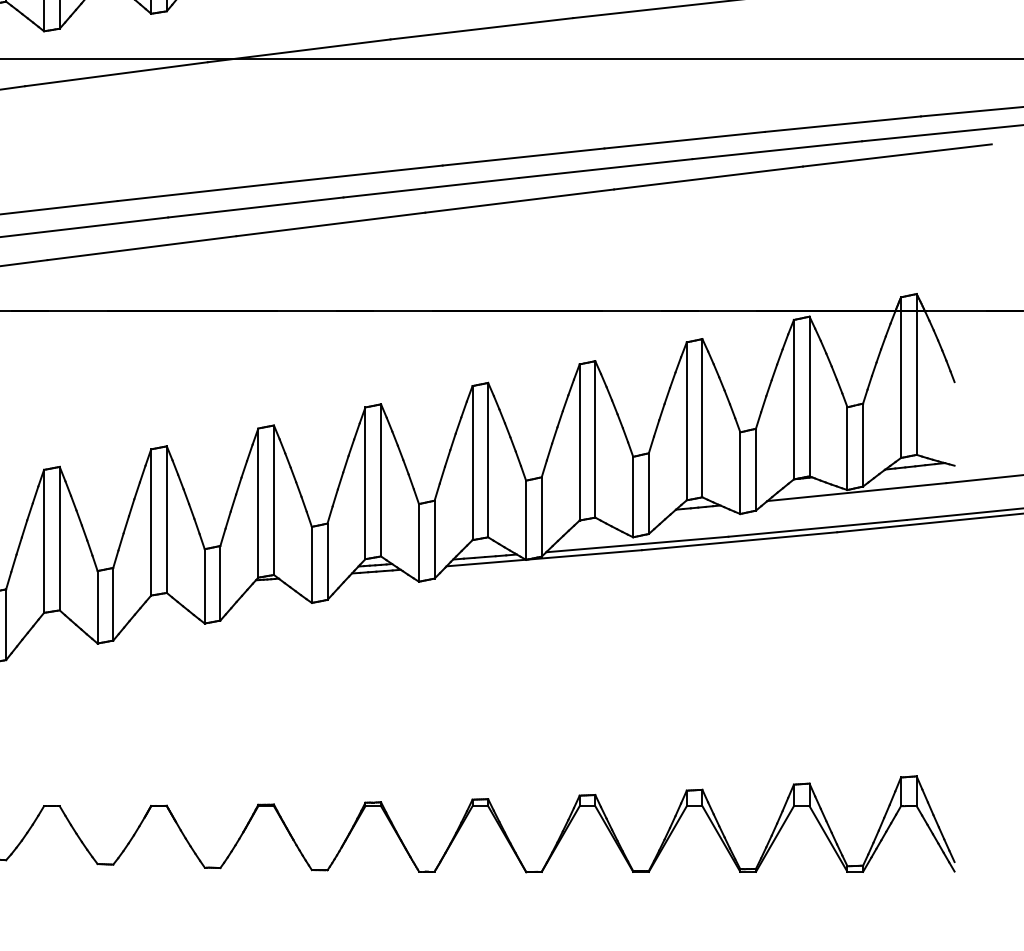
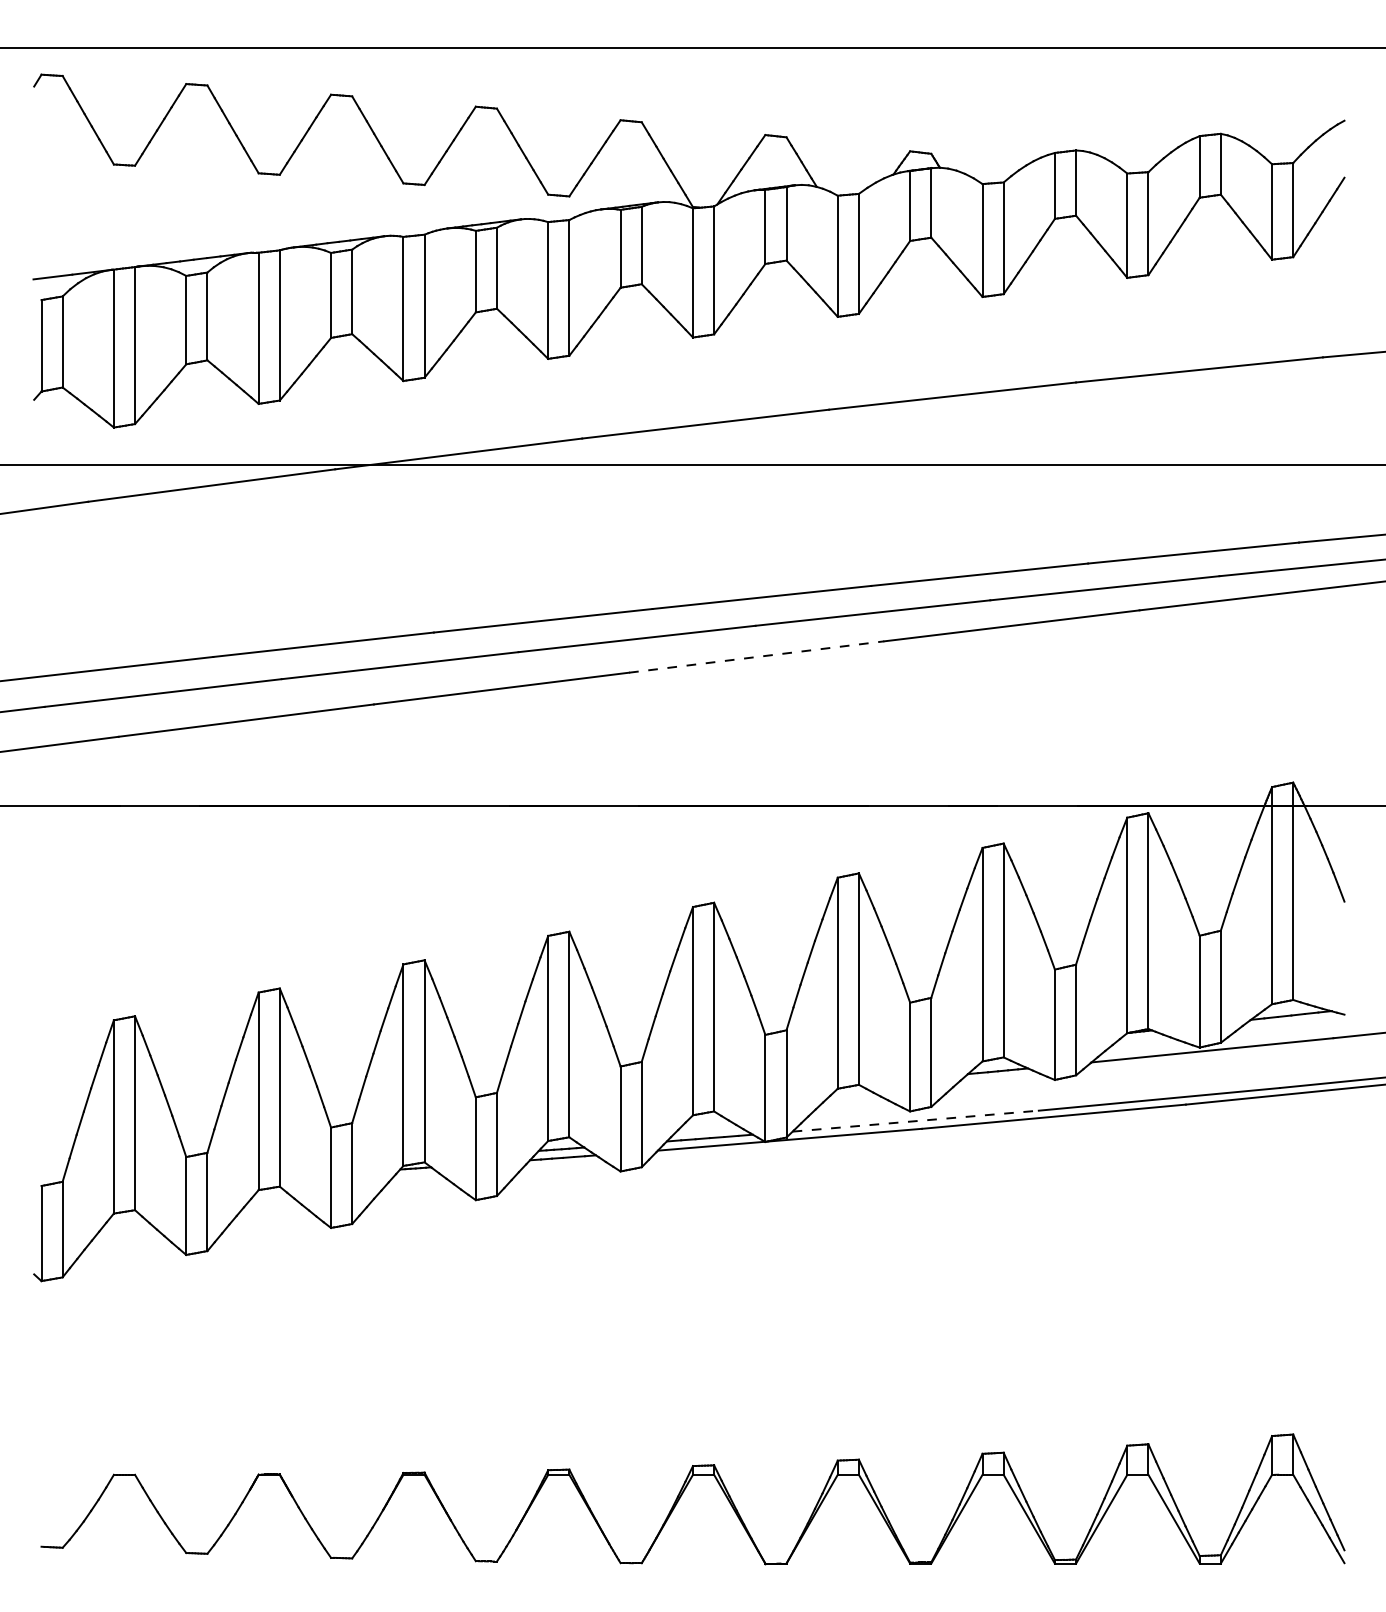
line: (519, 201) -> (756, 657), solid -> dashed
line: (637, 544) -> (915, 1121), solid -> dashed

